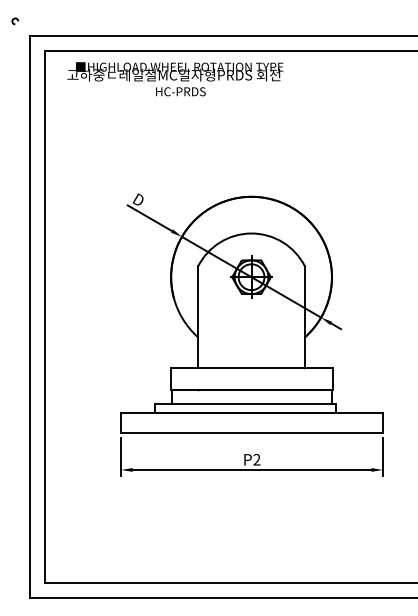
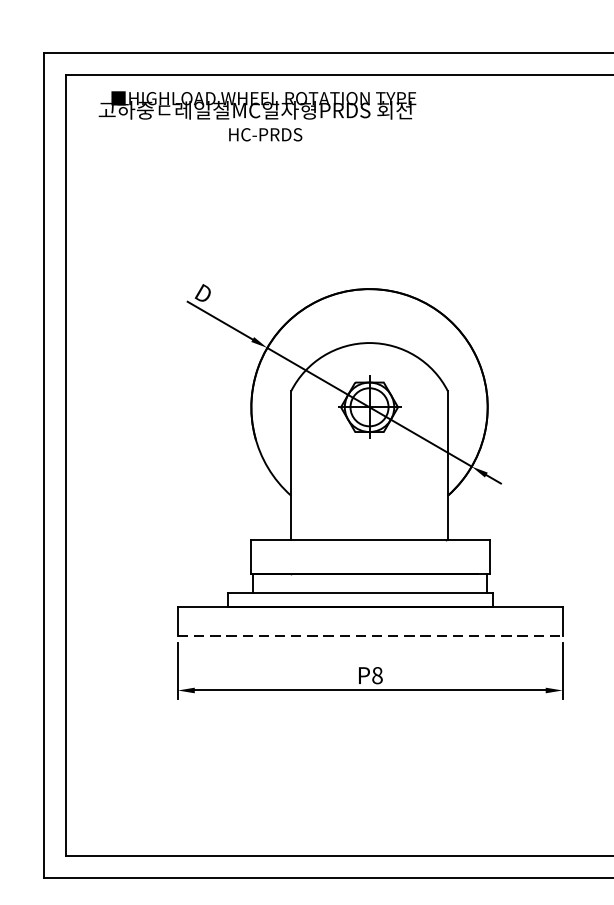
arc: (15, 19) -> (22, 28), removed
line: (252, 433) -> (370, 636), solid -> dashed
text: (256, 459) -> (376, 675), P2 -> P8

